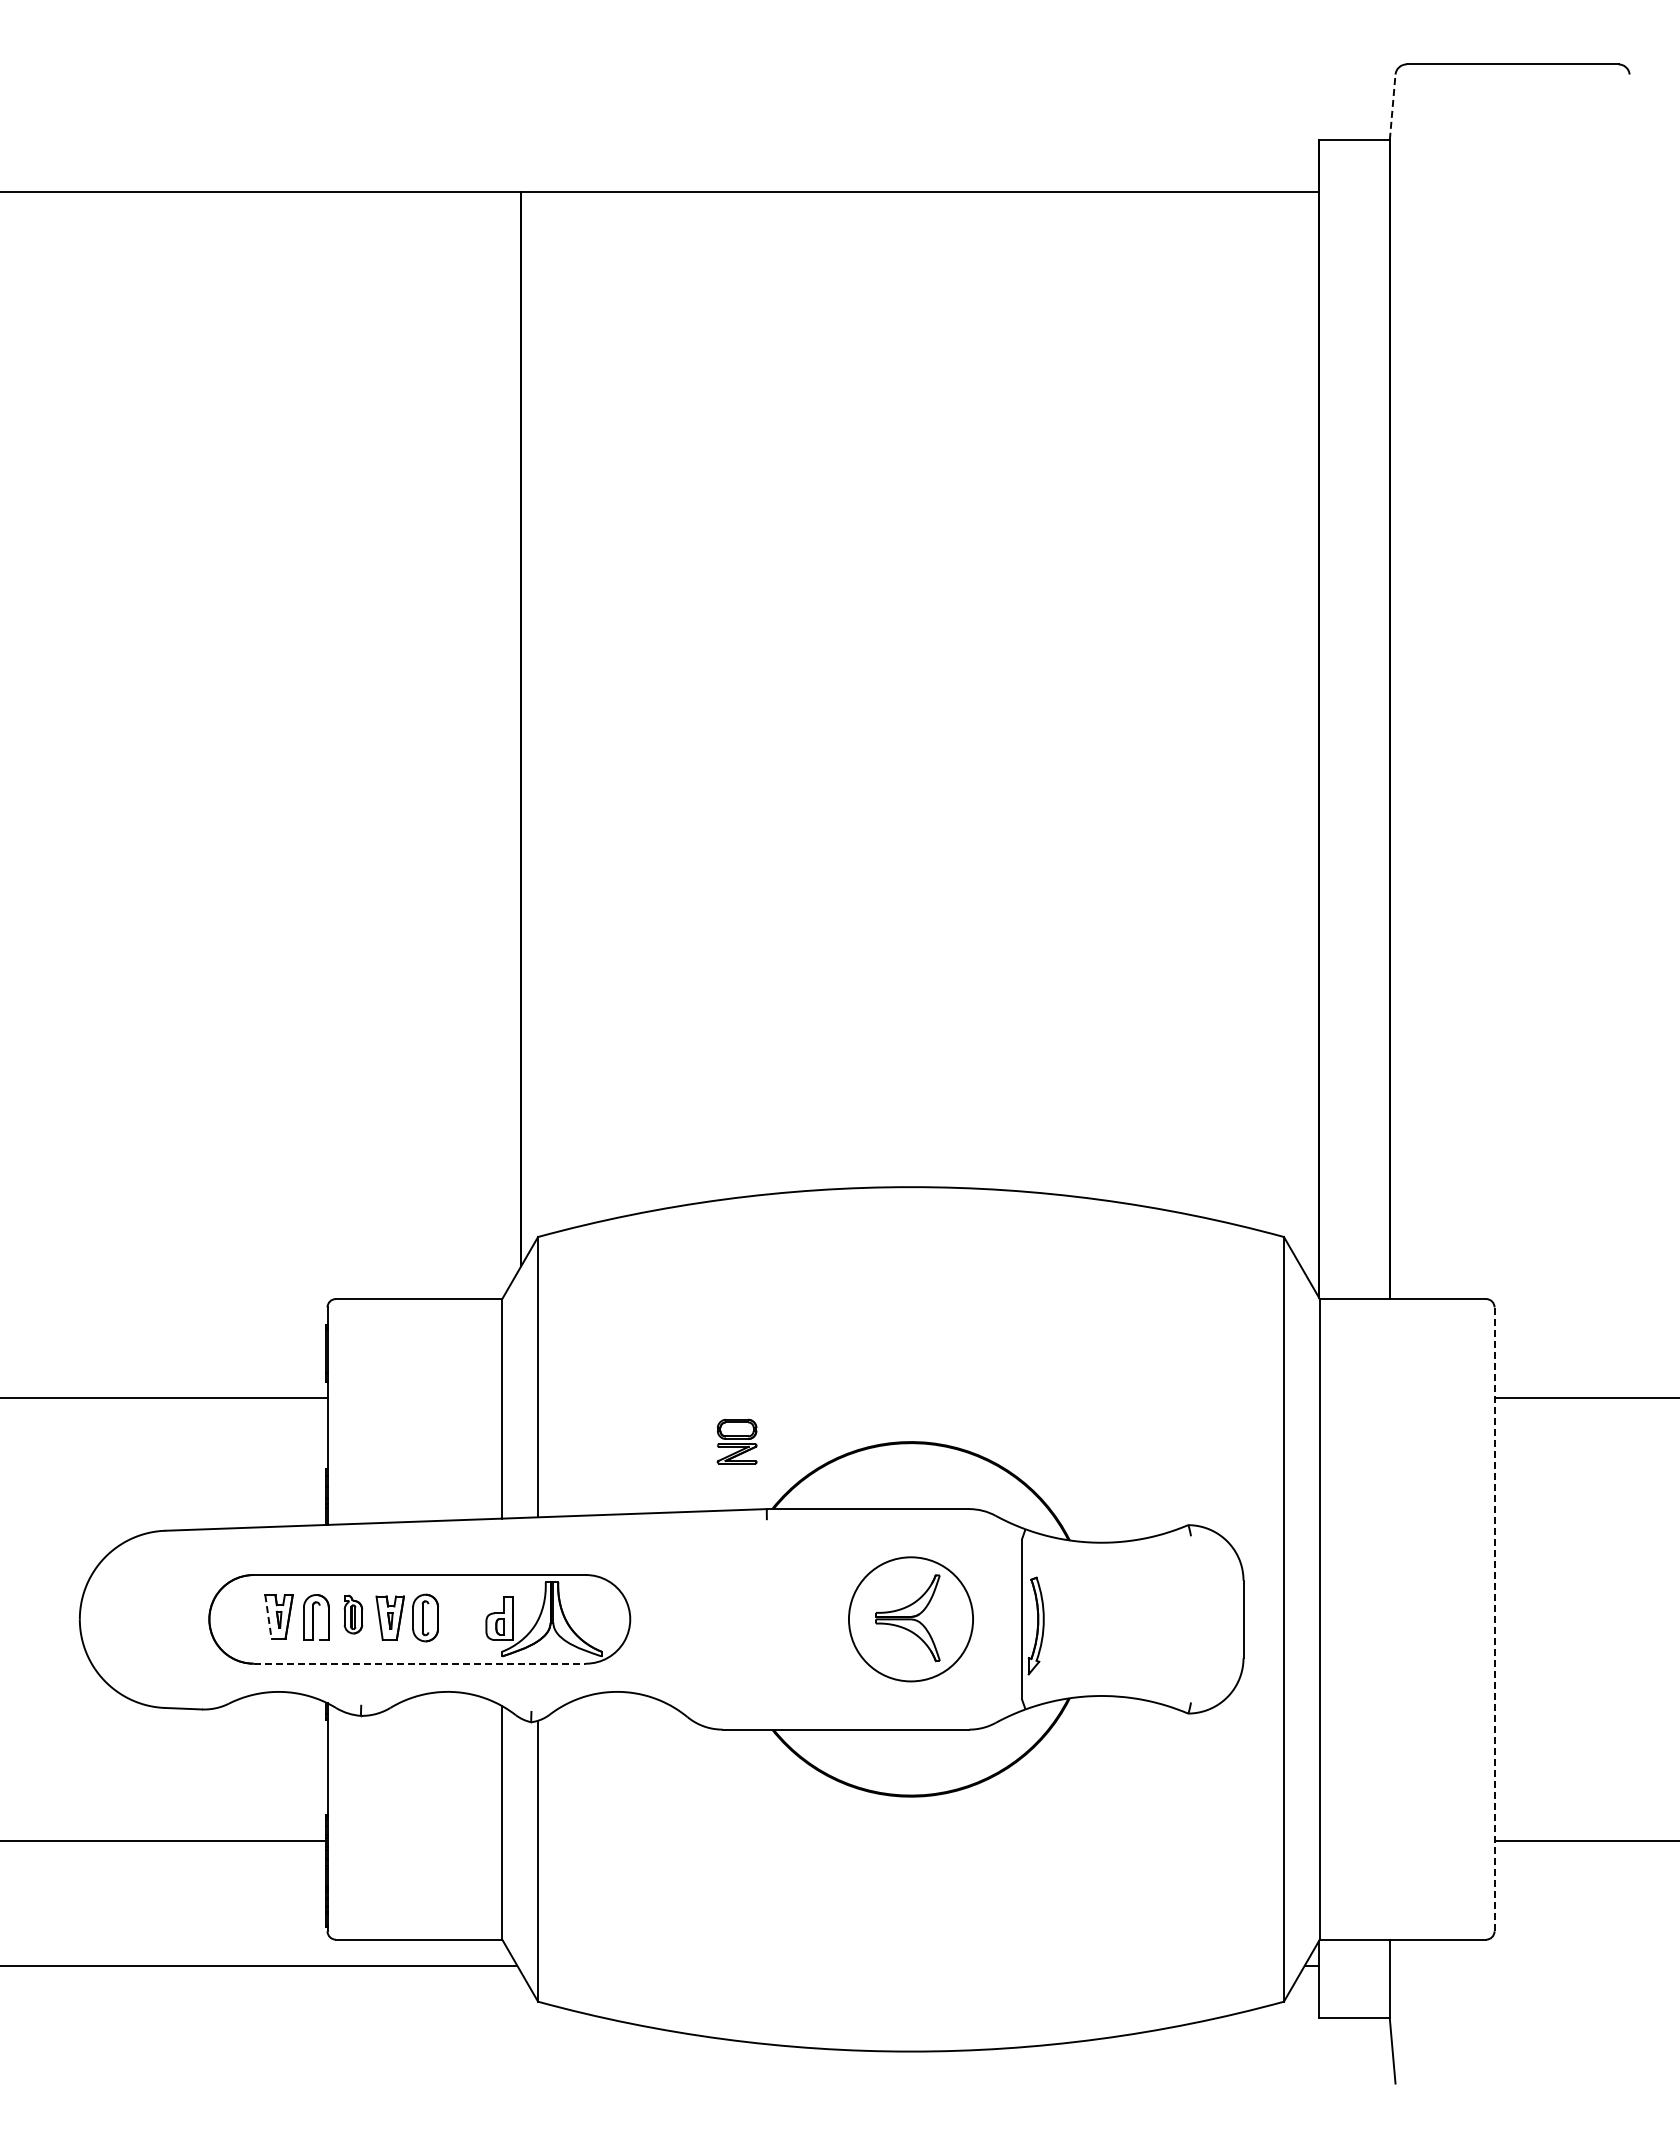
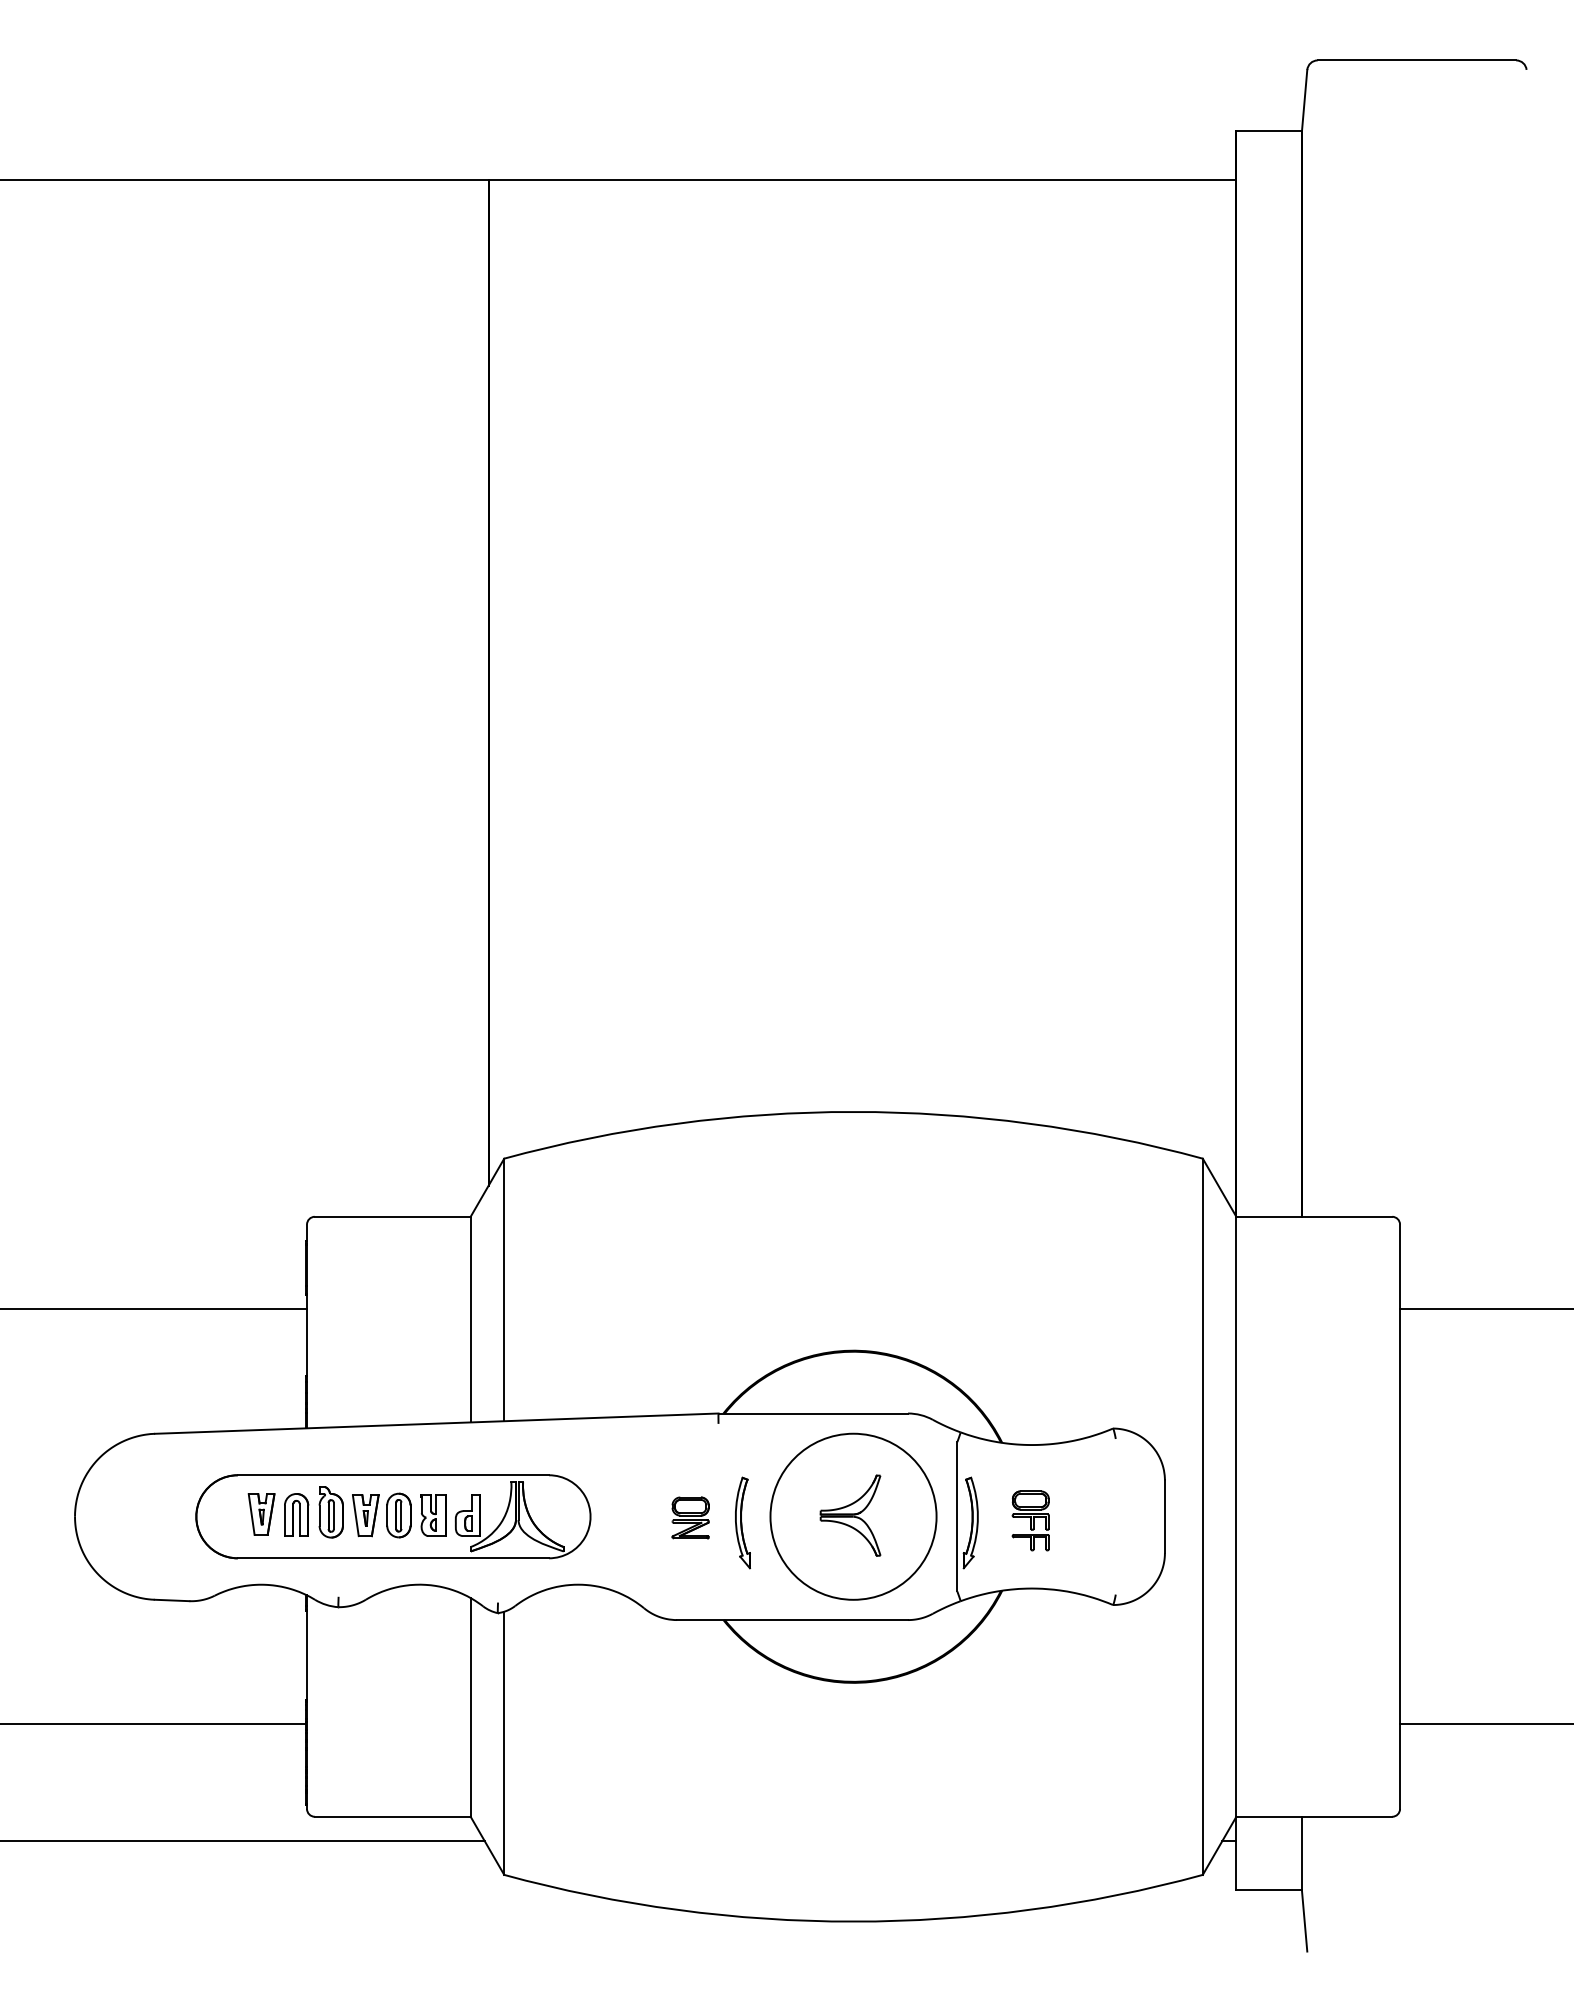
line: (1392, 107) -> (1304, 100), dashed -> solid
part: (736, 1441) -> (690, 1517), moved
part: (353, 1614) -> (331, 1512), size x1.43
line: (268, 1616) -> (251, 1514), dashed -> solid
line: (428, 1618) -> (401, 1515), added
part: (462, 1618) -> (433, 1515), added
circle: (910, 1619) -> (853, 1516), size x1.43
line: (1494, 1619) -> (1400, 1516), dashed -> solid
line: (319, 1622) -> (299, 1519), added
part: (1100, 1623) -> (1030, 1520), added
part: (792, 1625) -> (742, 1522), added
line: (420, 1663) -> (394, 1558), dashed -> solid

